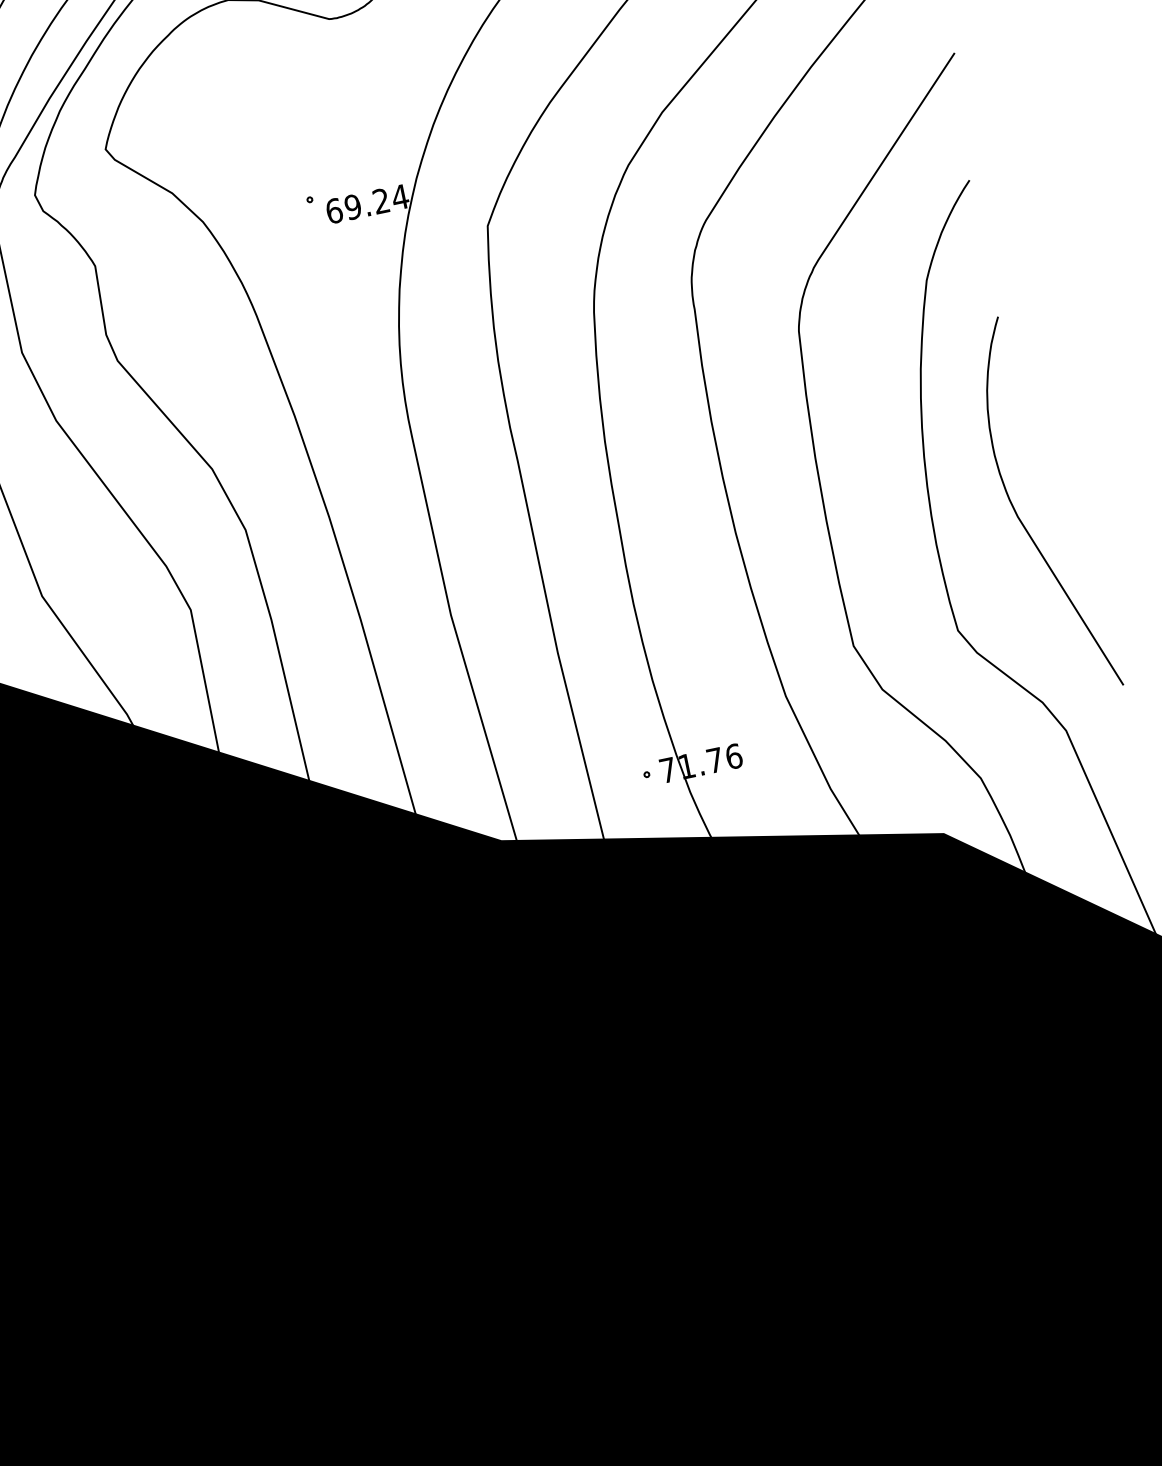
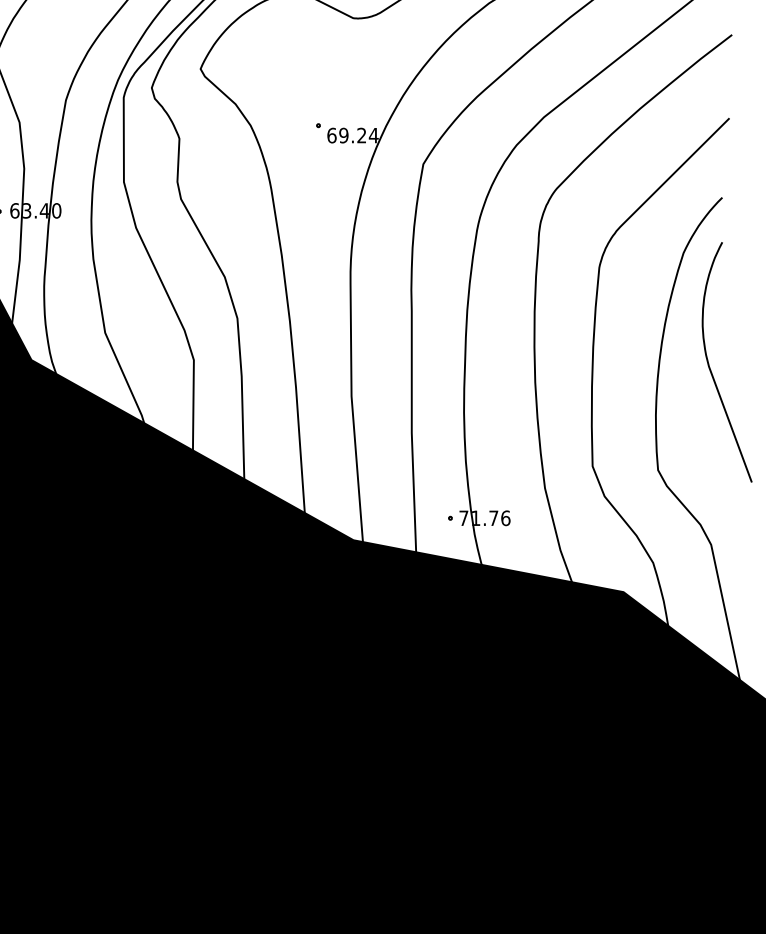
curve: (1020, 517) -> (710, 367), moved

